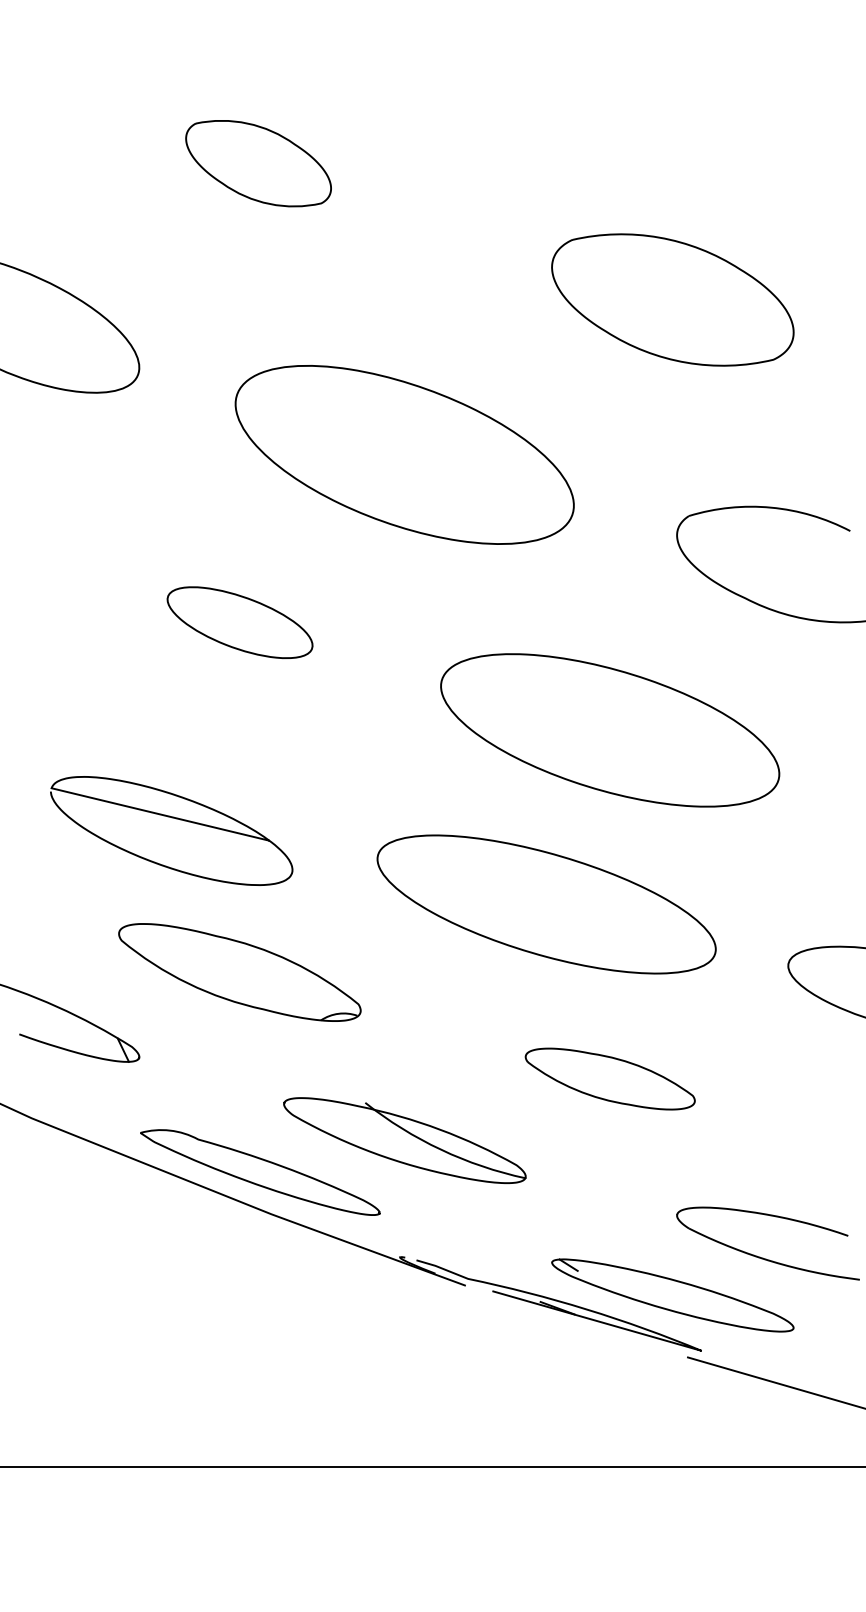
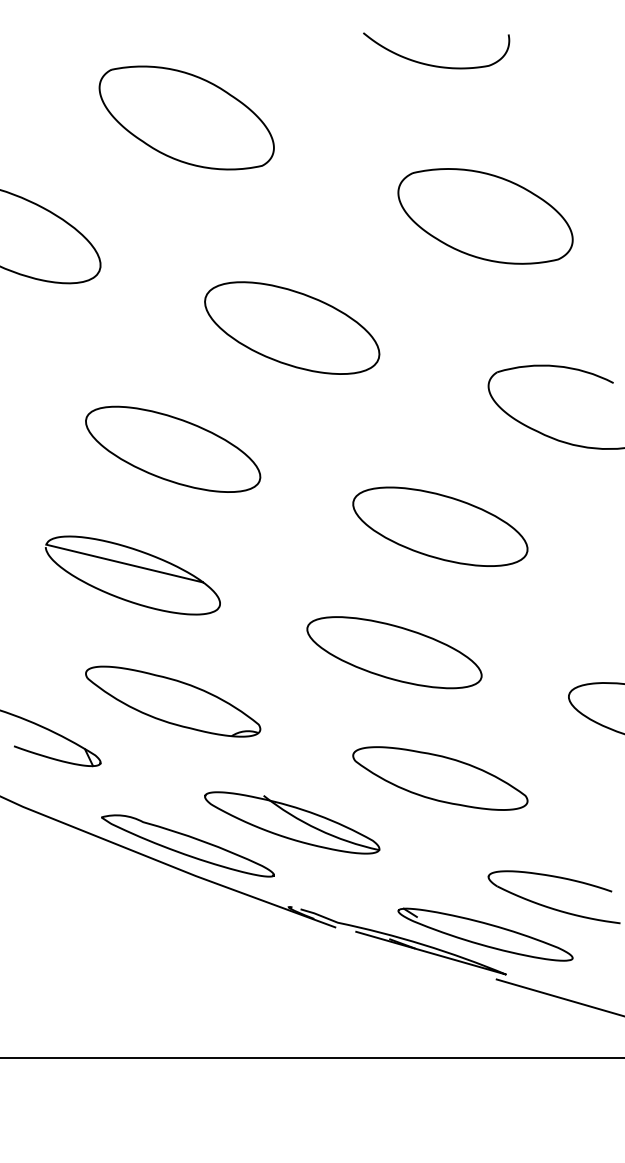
curve: (599, 89) -> (432, 64), added
part: (258, 162) -> (186, 117), size x1.67
part: (405, 453) -> (292, 327), size x0.71
part: (240, 621) -> (173, 448), size x1.67
part: (610, 729) -> (440, 526), size x0.71
curve: (175, 819) -> (135, 567), moved
part: (546, 904) -> (394, 652), size x0.71
part: (610, 1079) -> (440, 778), size x1.43

